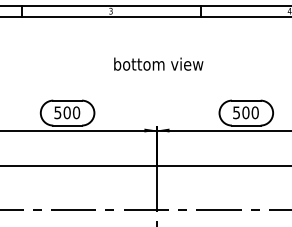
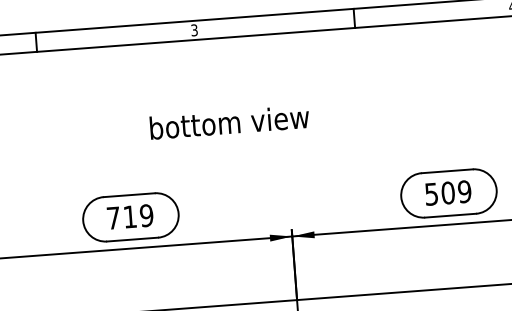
text: (158, 63) -> (229, 121), moved
text: (66, 112) -> (128, 216), 500 -> 719
text: (254, 112) -> (463, 191), 500 -> 509

